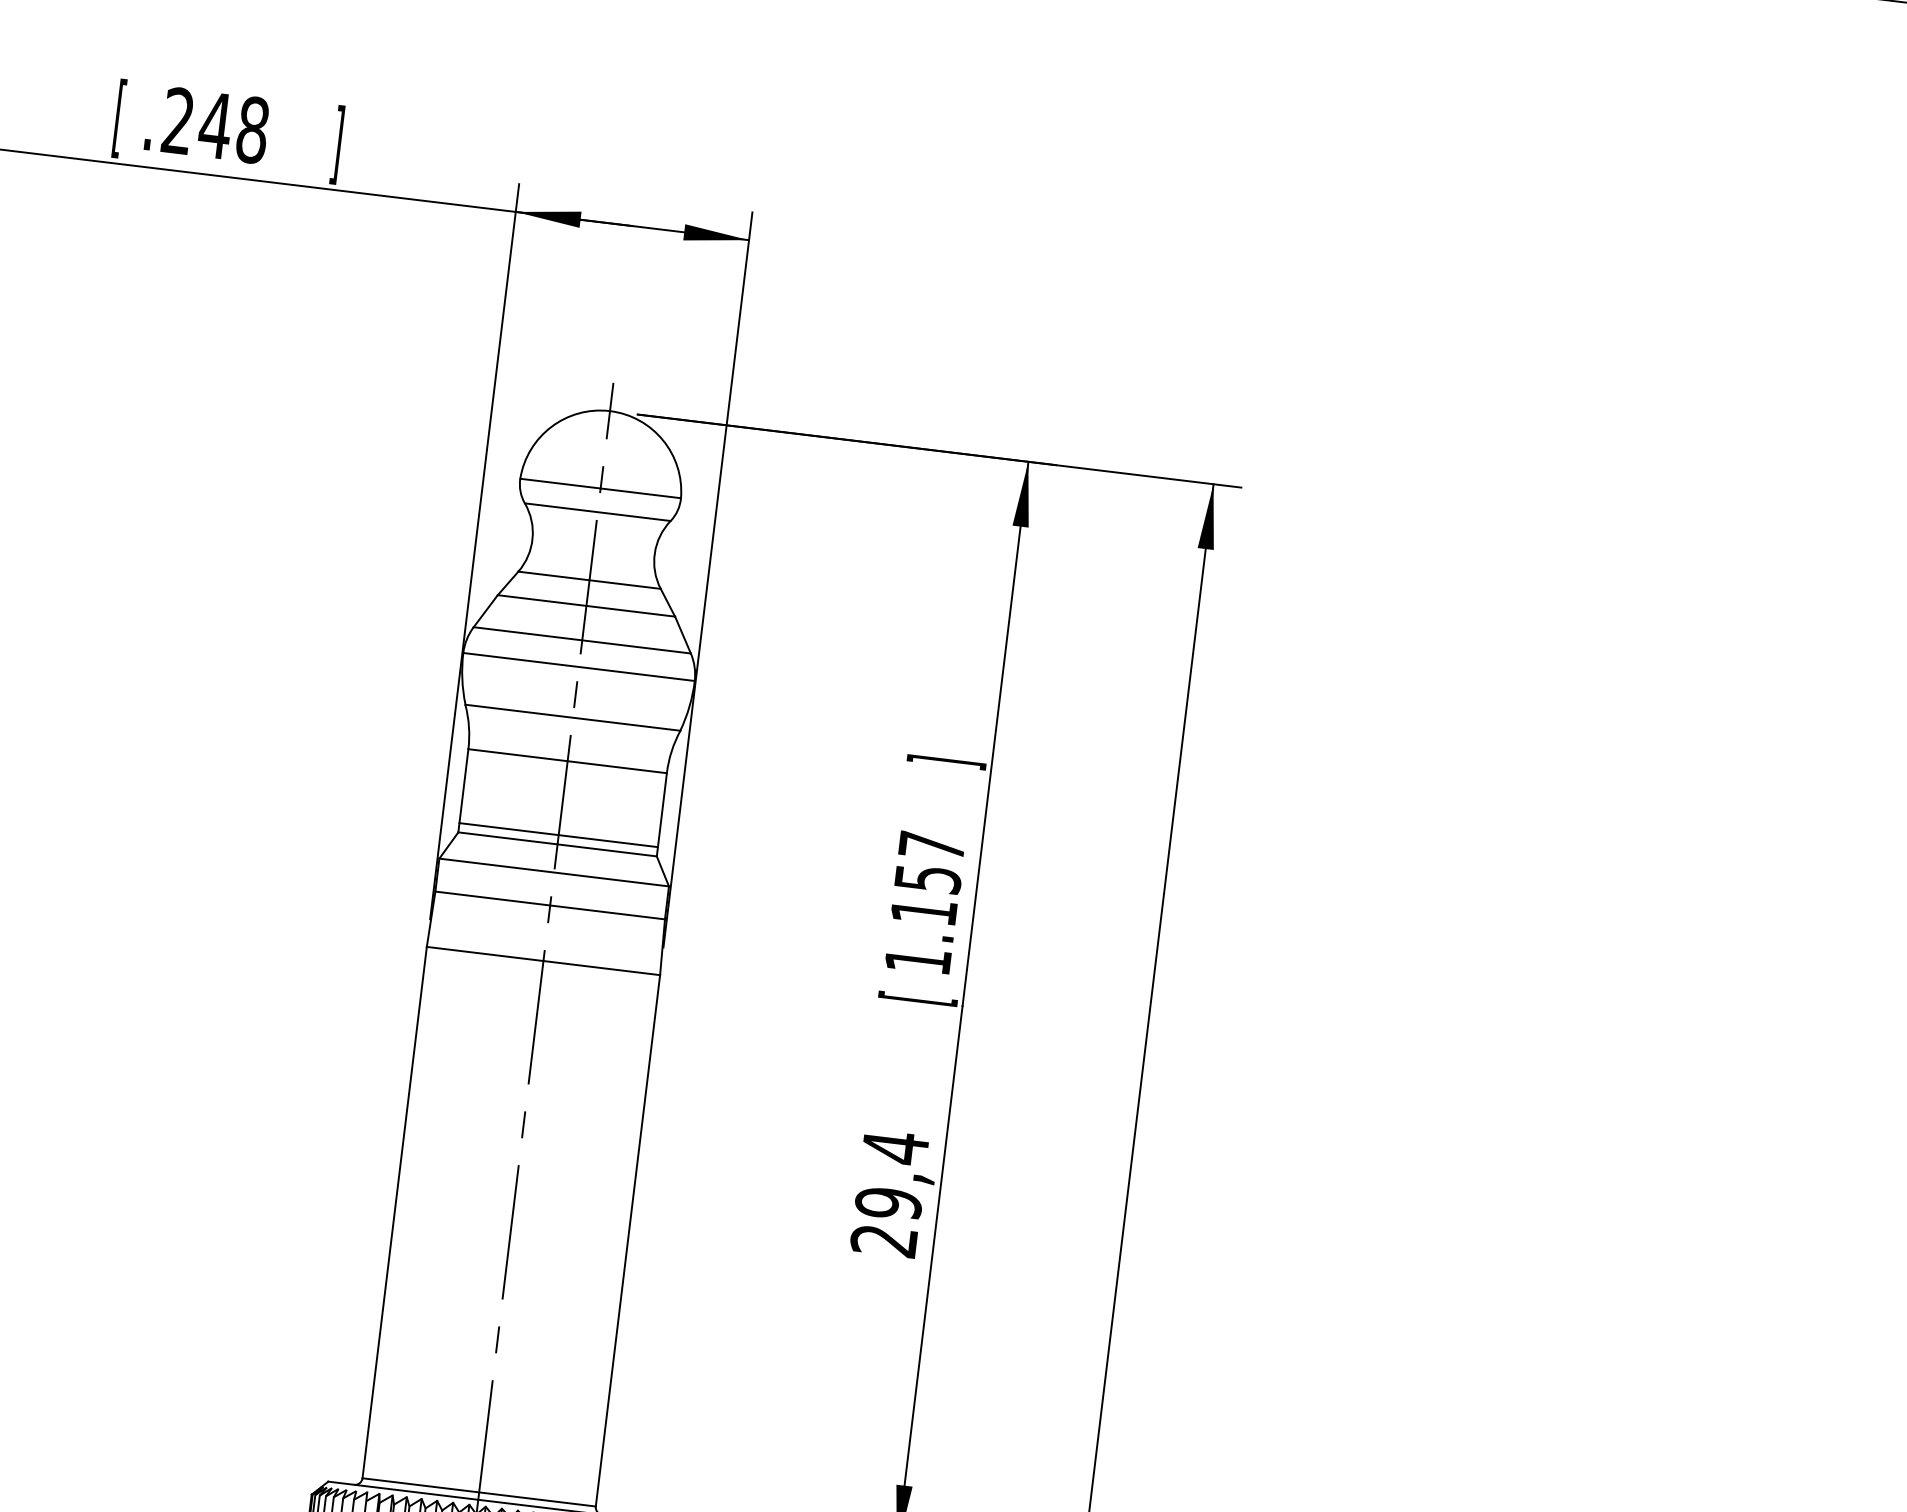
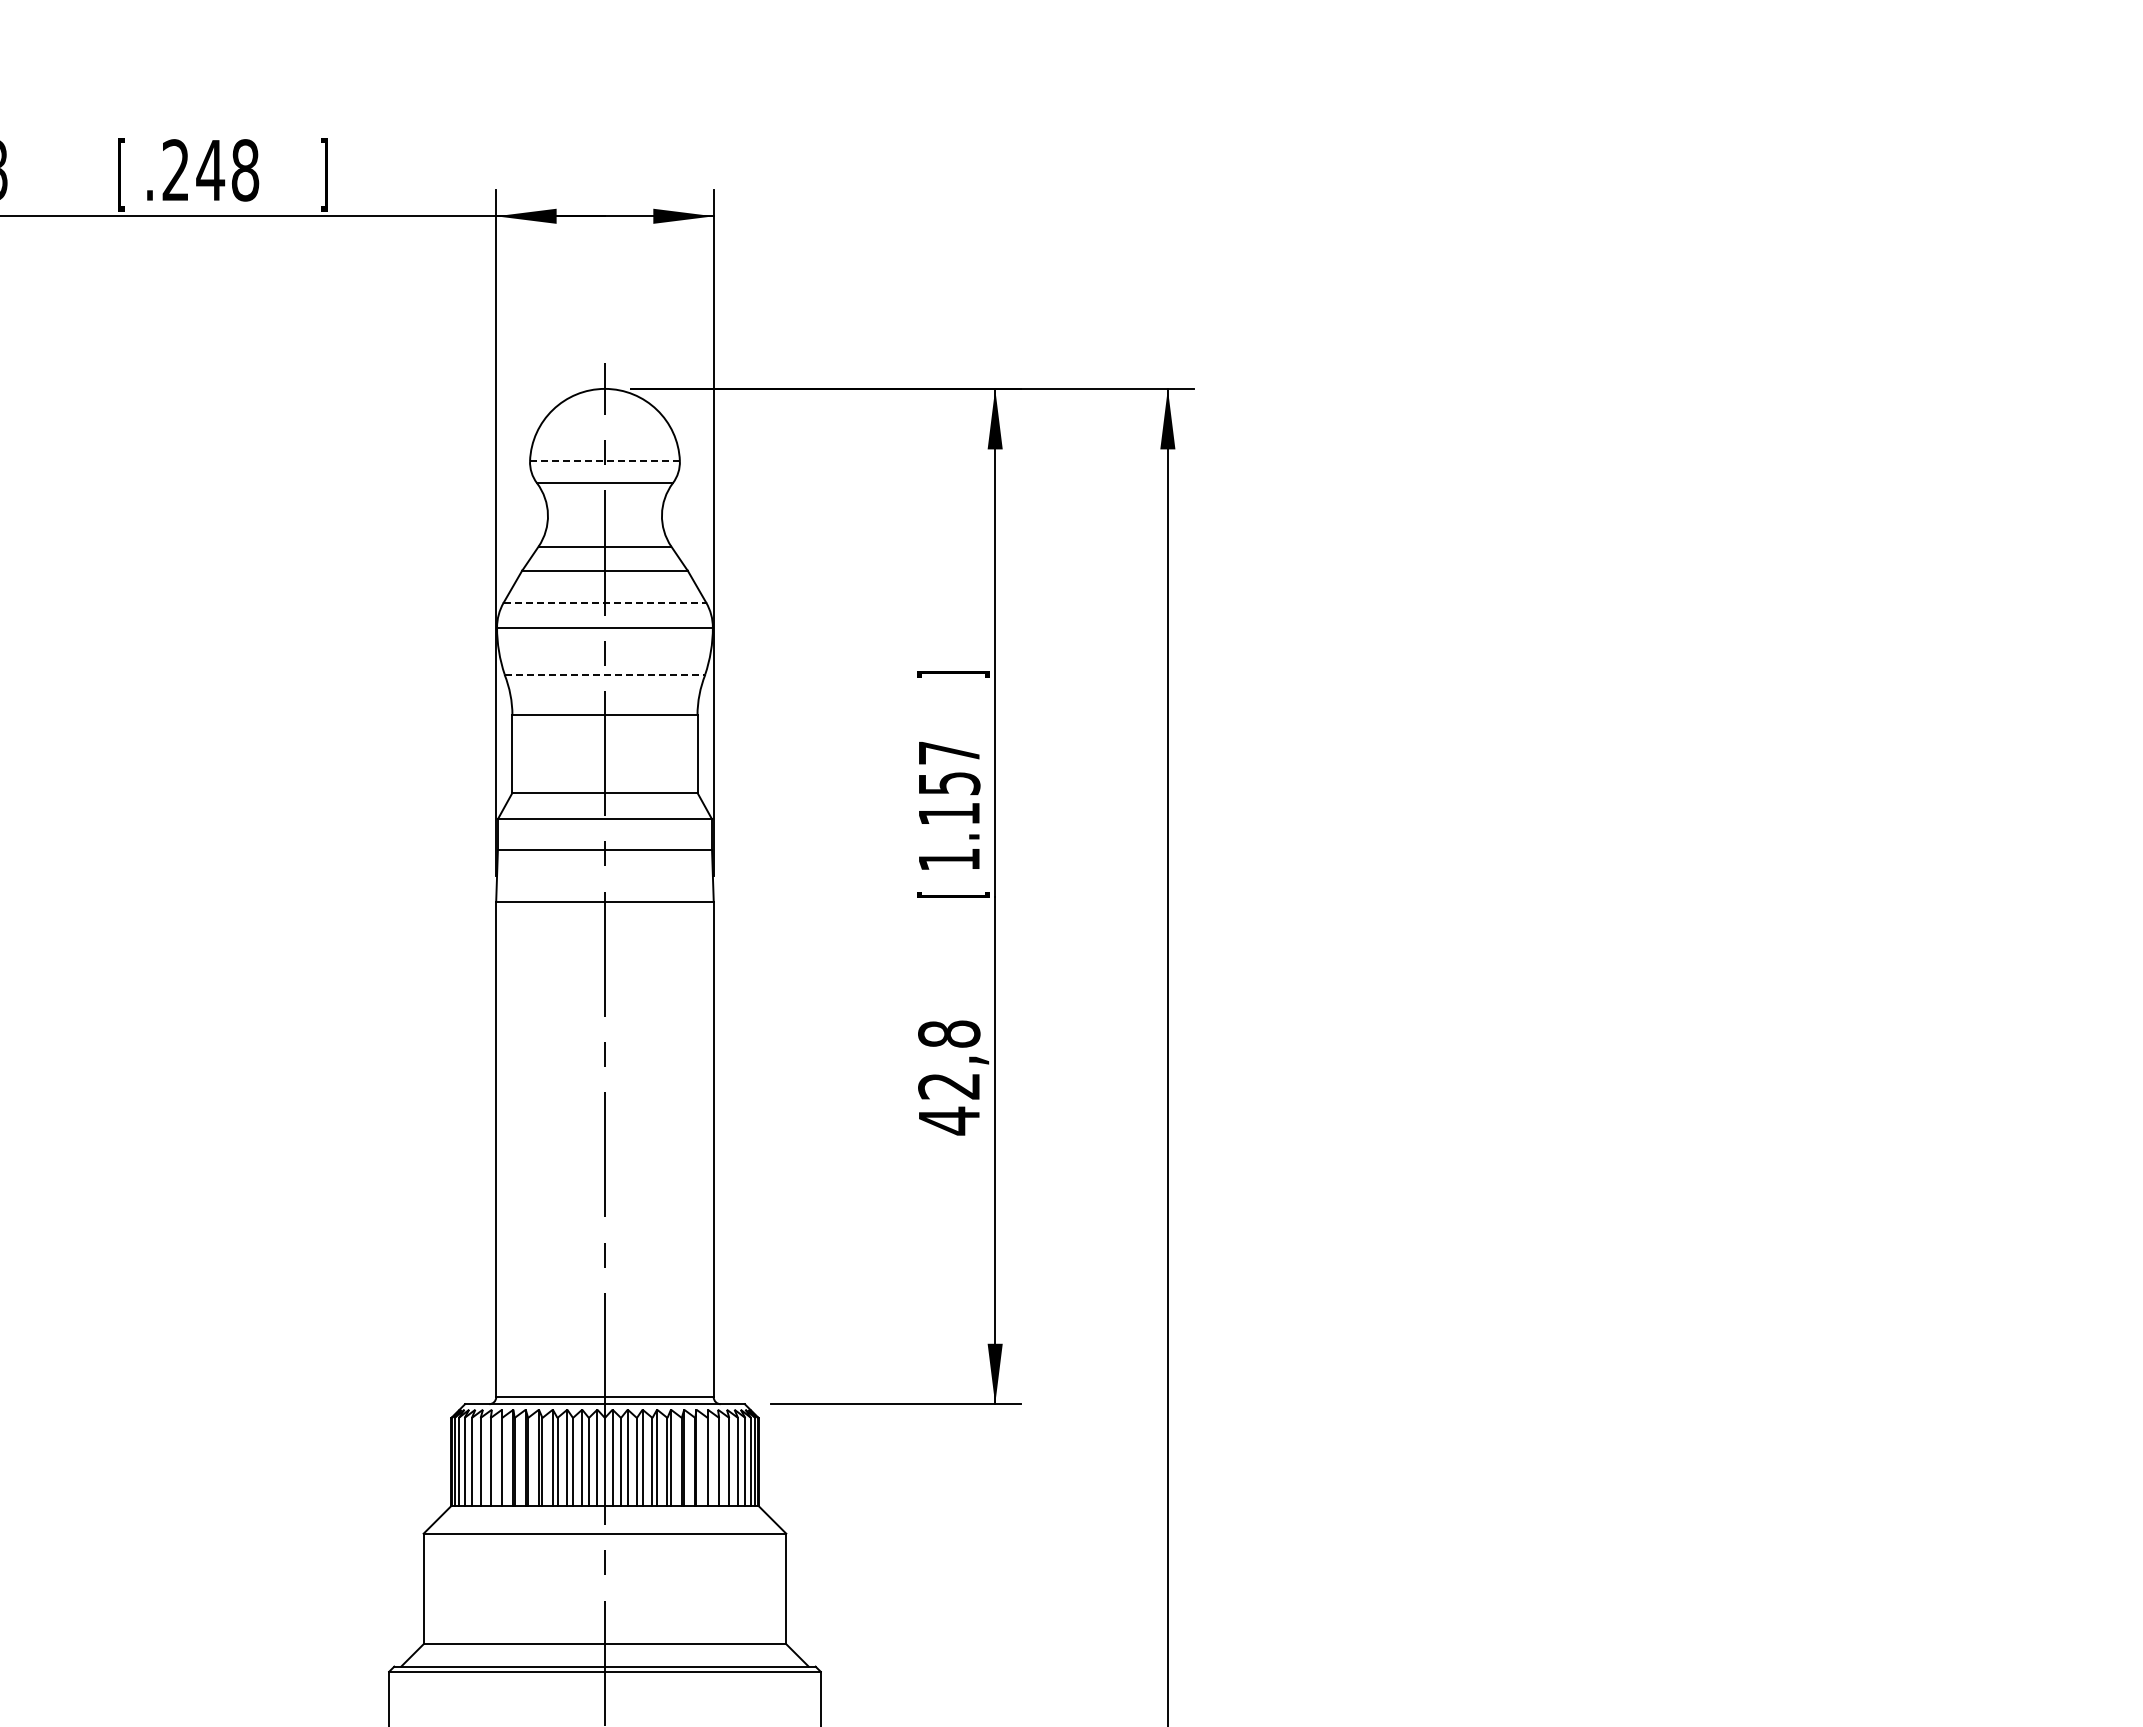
line: (600, 488) -> (604, 461), solid -> dashed
line: (582, 640) -> (605, 602), solid -> dashed
line: (573, 717) -> (605, 674), solid -> dashed
line: (558, 835) -> (604, 784), removed
text: (890, 1194) -> (949, 1077), 29,4 -> 42,8

